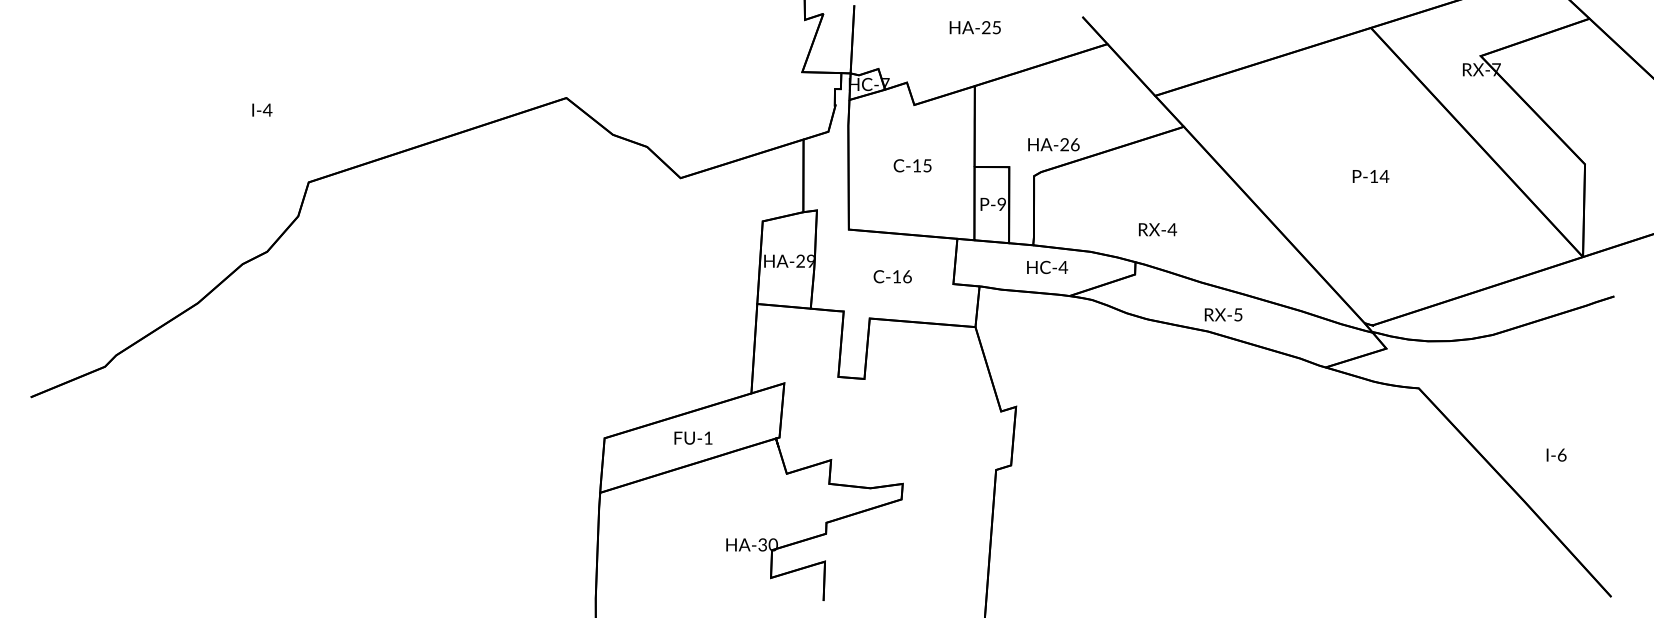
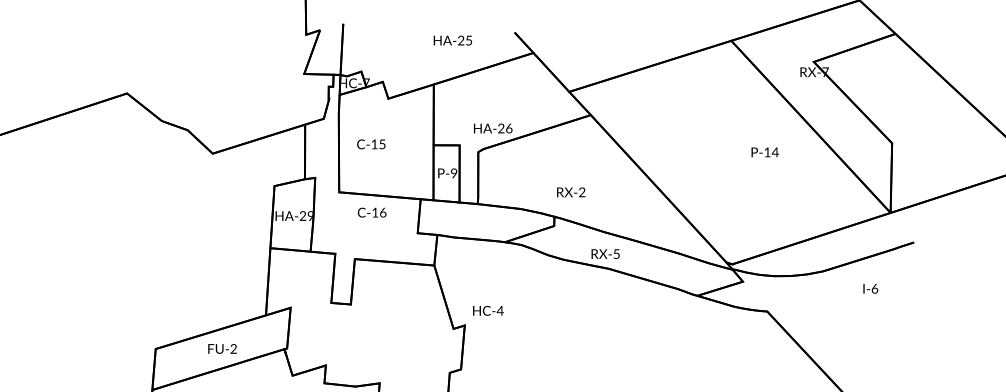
text: (974, 27) -> (452, 40), moved
text: (912, 165) -> (371, 144), moved
text: (1370, 176) -> (764, 152), moved
text: (1172, 229) -> (582, 192), RX-4 -> RX-2
text: (1047, 266) -> (488, 310), moved
text: (892, 276) -> (371, 212), moved
text: (1223, 314) -> (605, 253), moved
text: (708, 437) -> (233, 348), FU-1 -> FU-2
text: (1556, 454) -> (870, 288), moved

